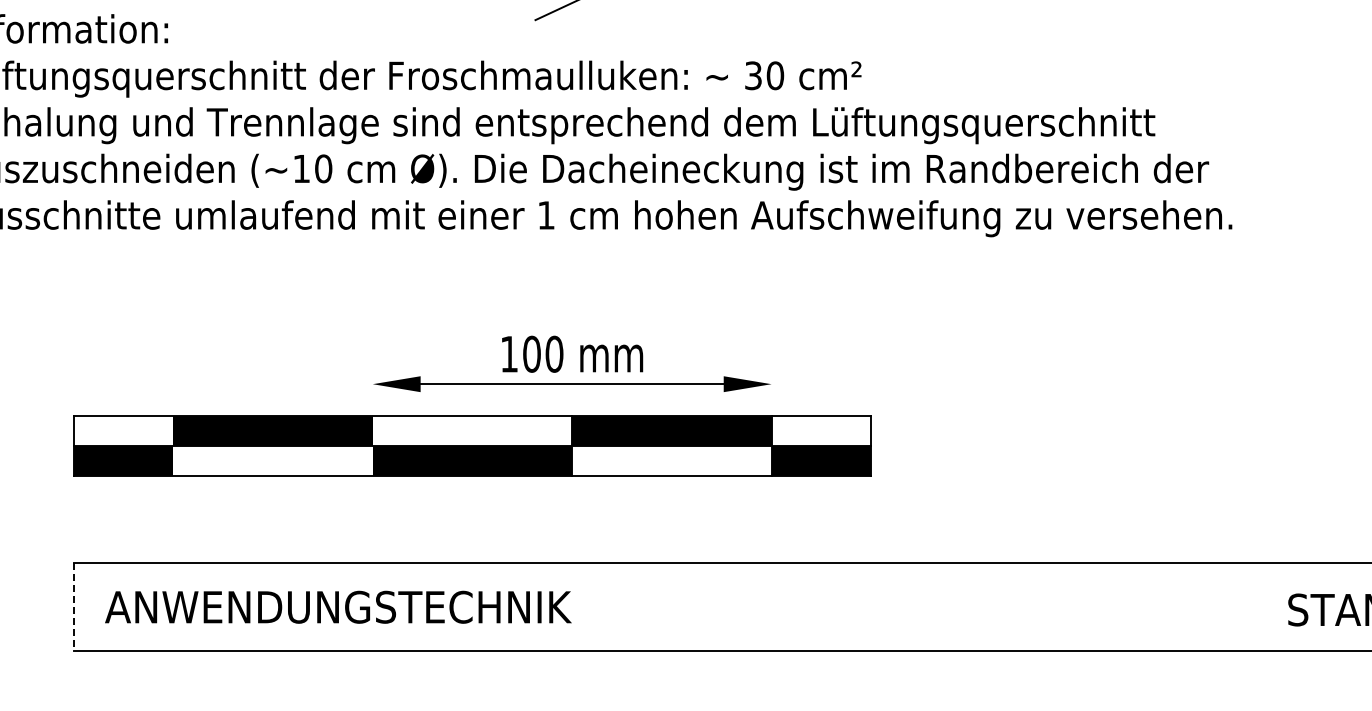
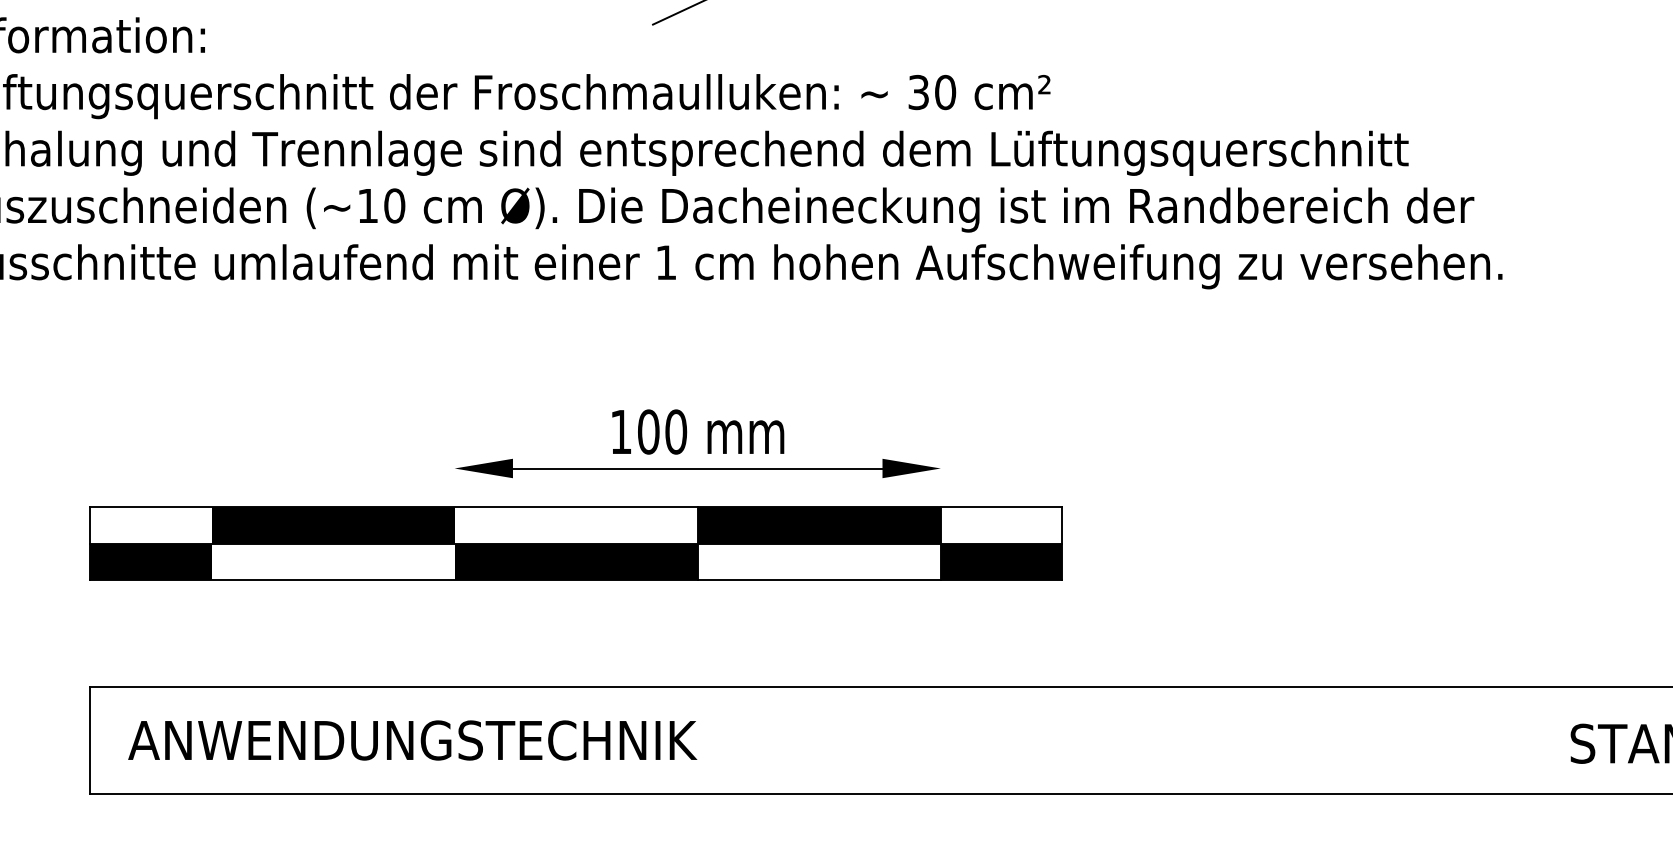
line: (73, 607) -> (89, 740), dashed -> solid

